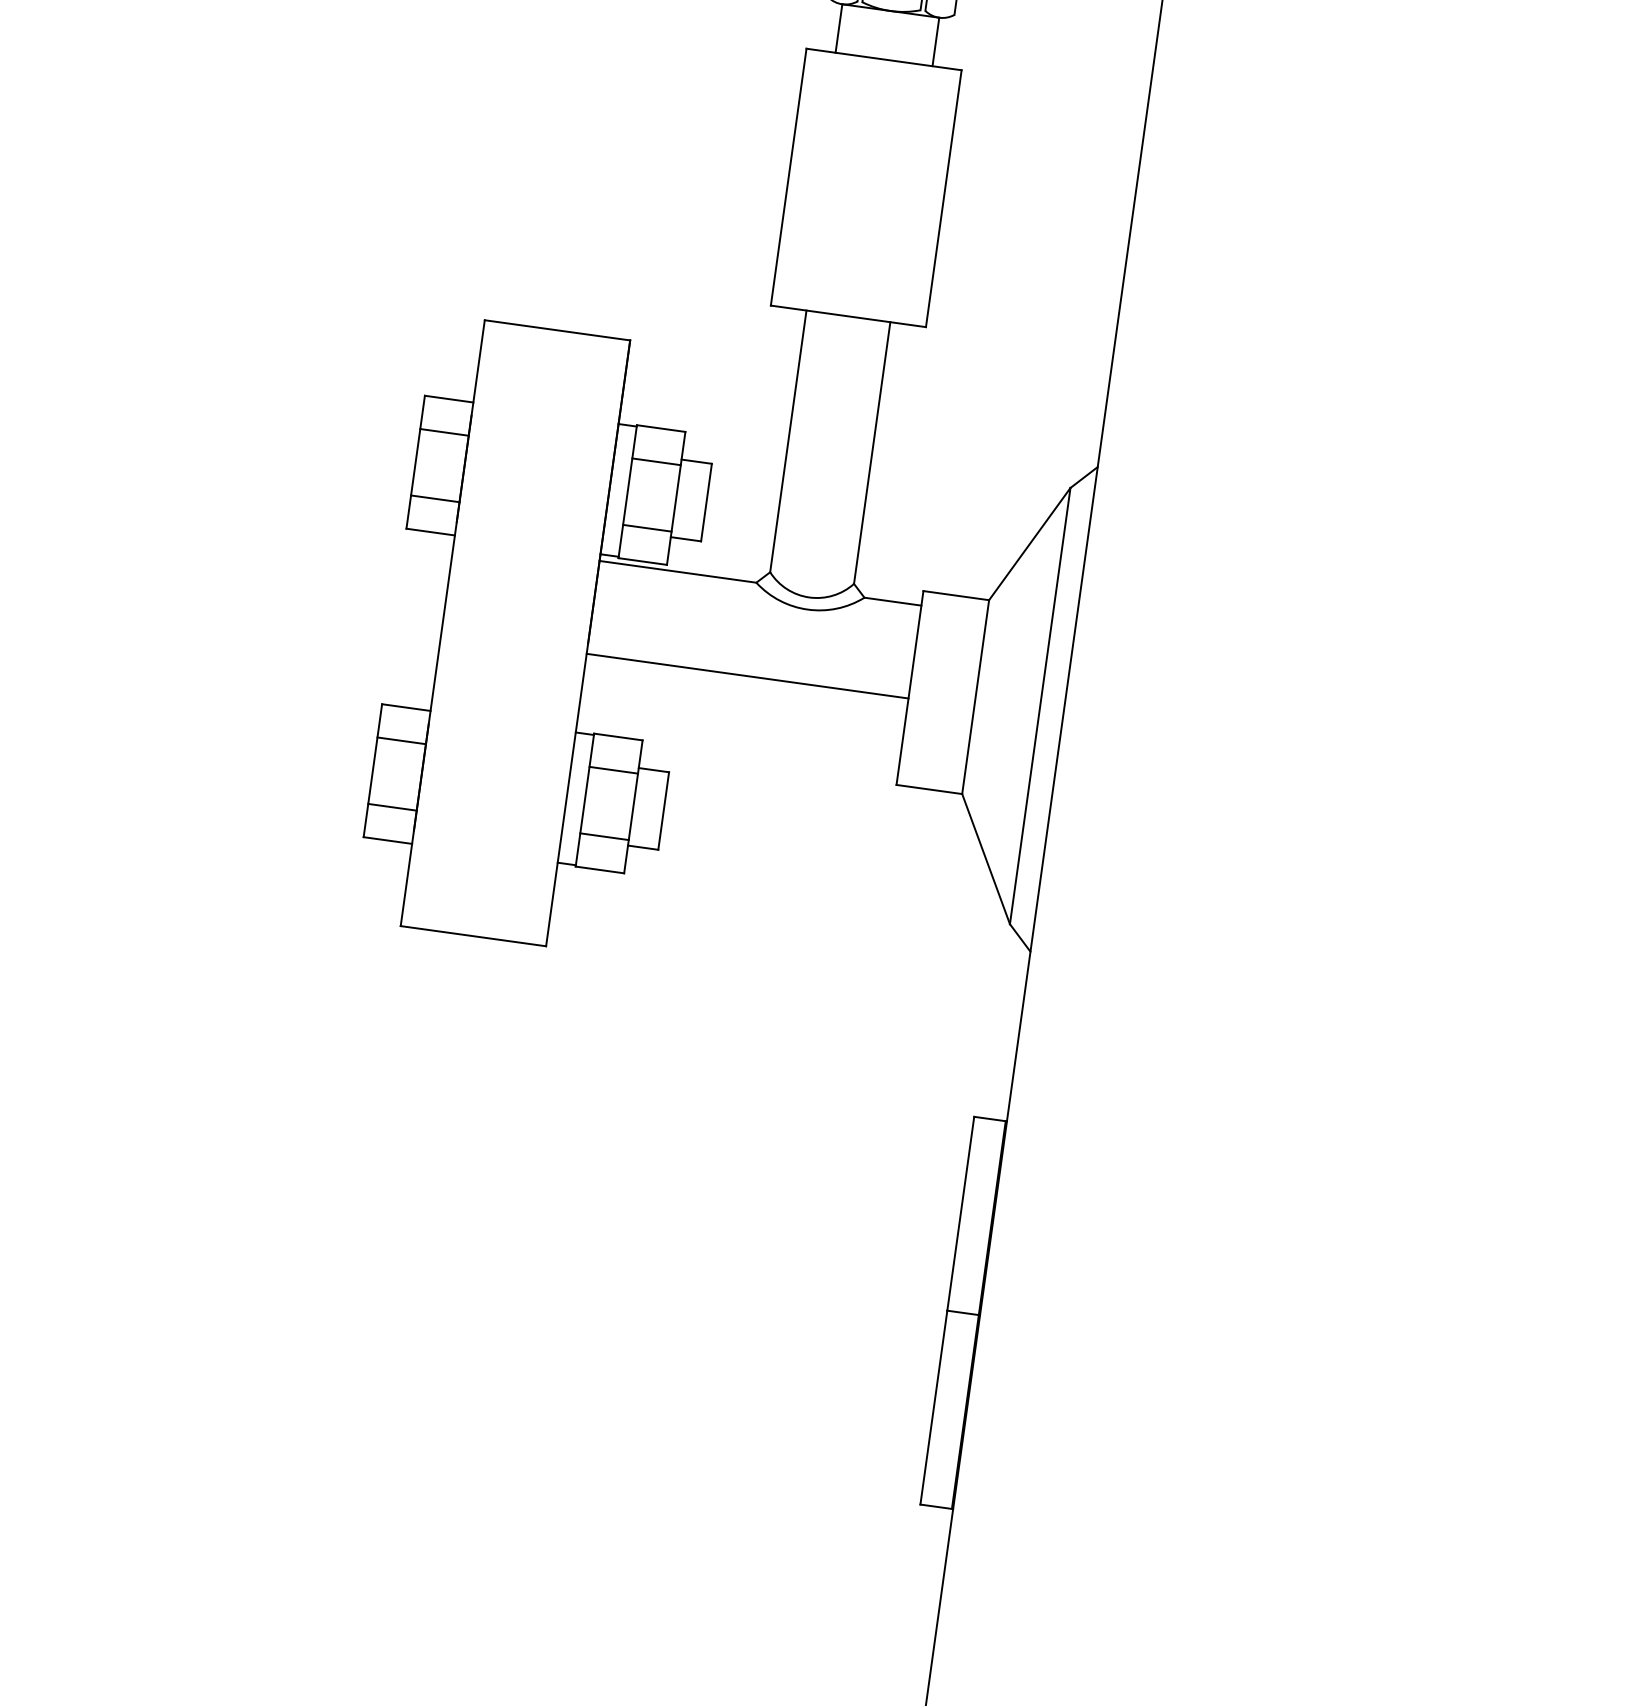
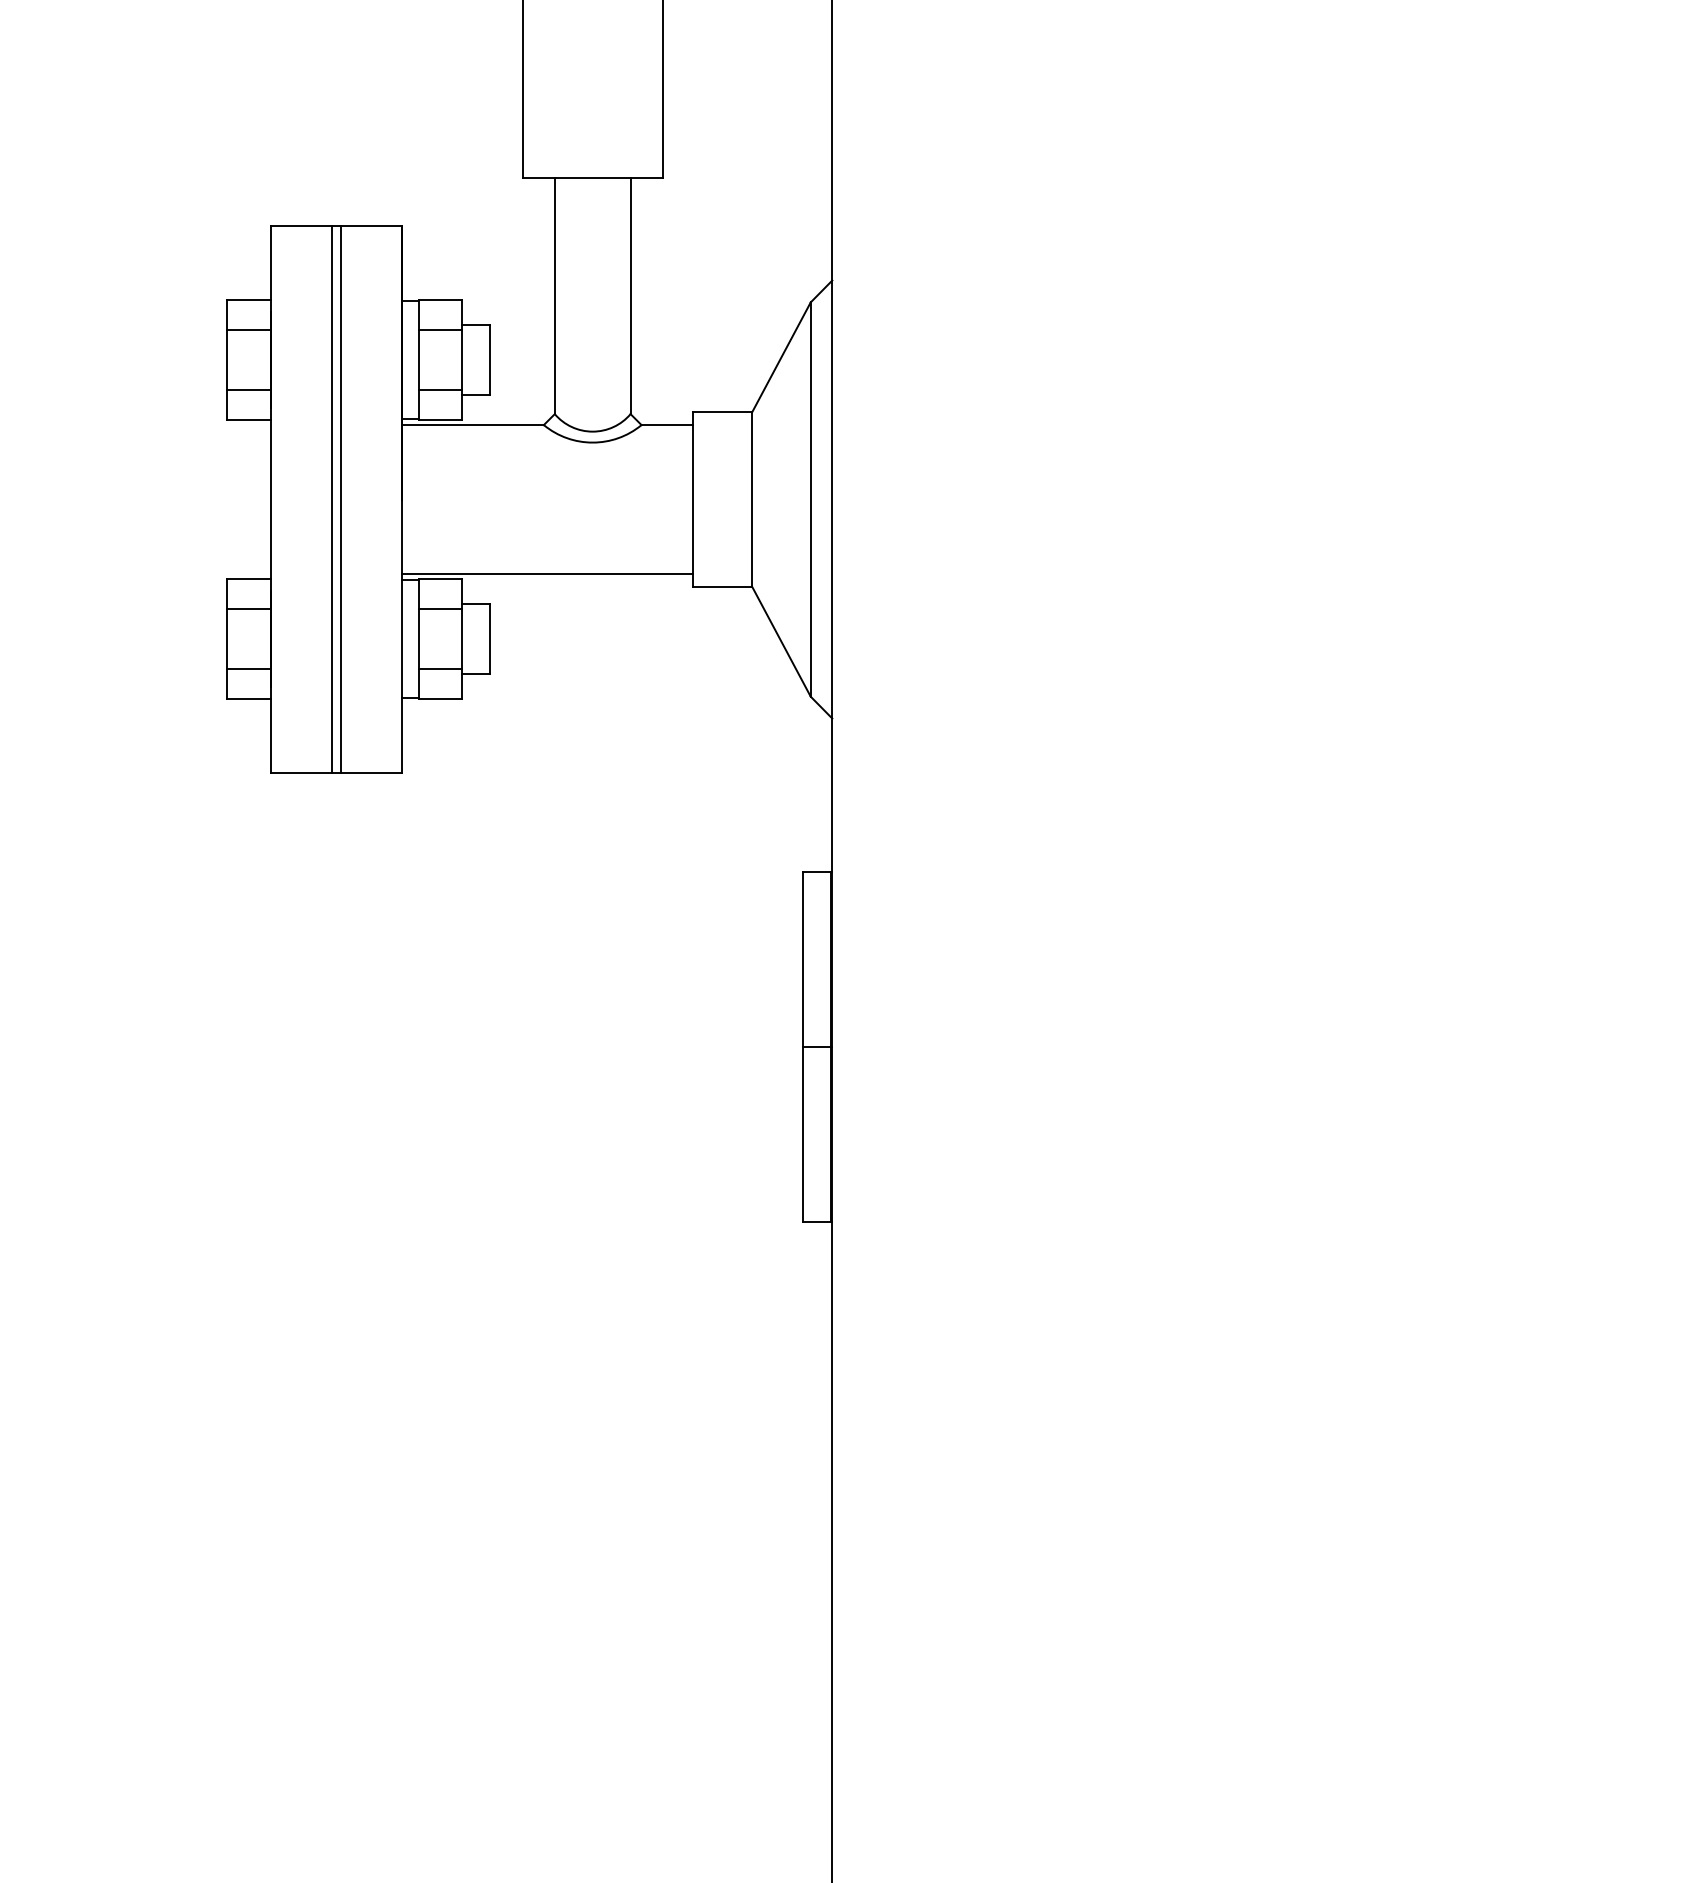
line: (511, 632) -> (332, 499), added
line: (519, 633) -> (340, 499), added
line: (747, 676) -> (547, 574), moved

